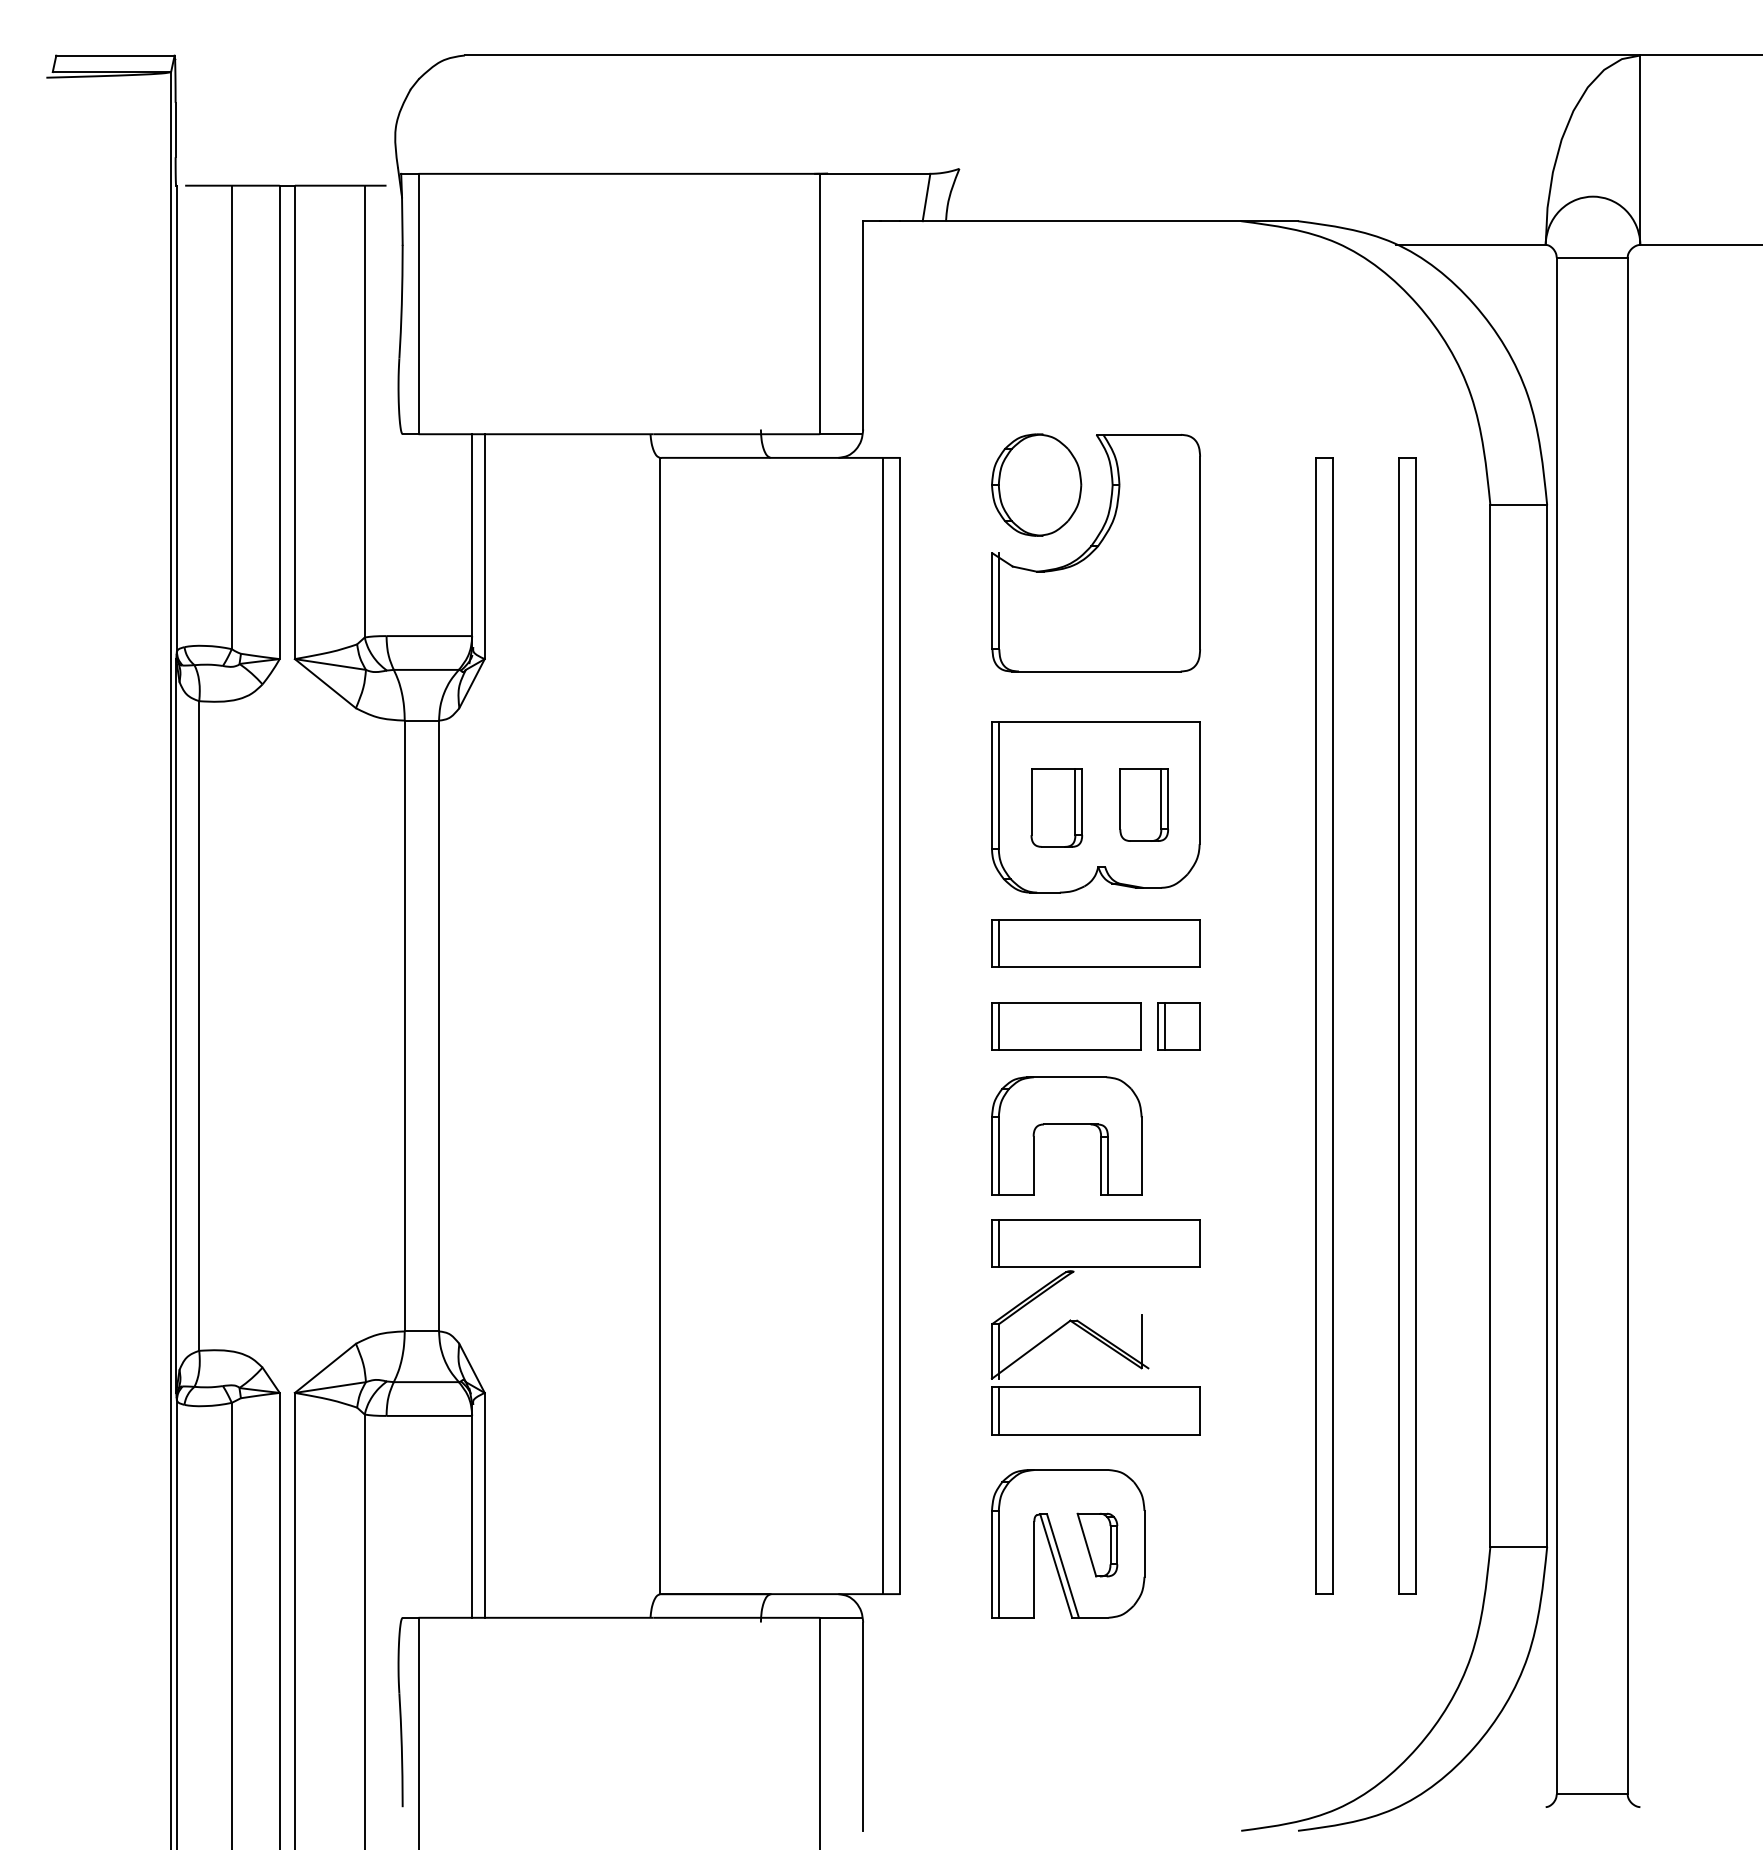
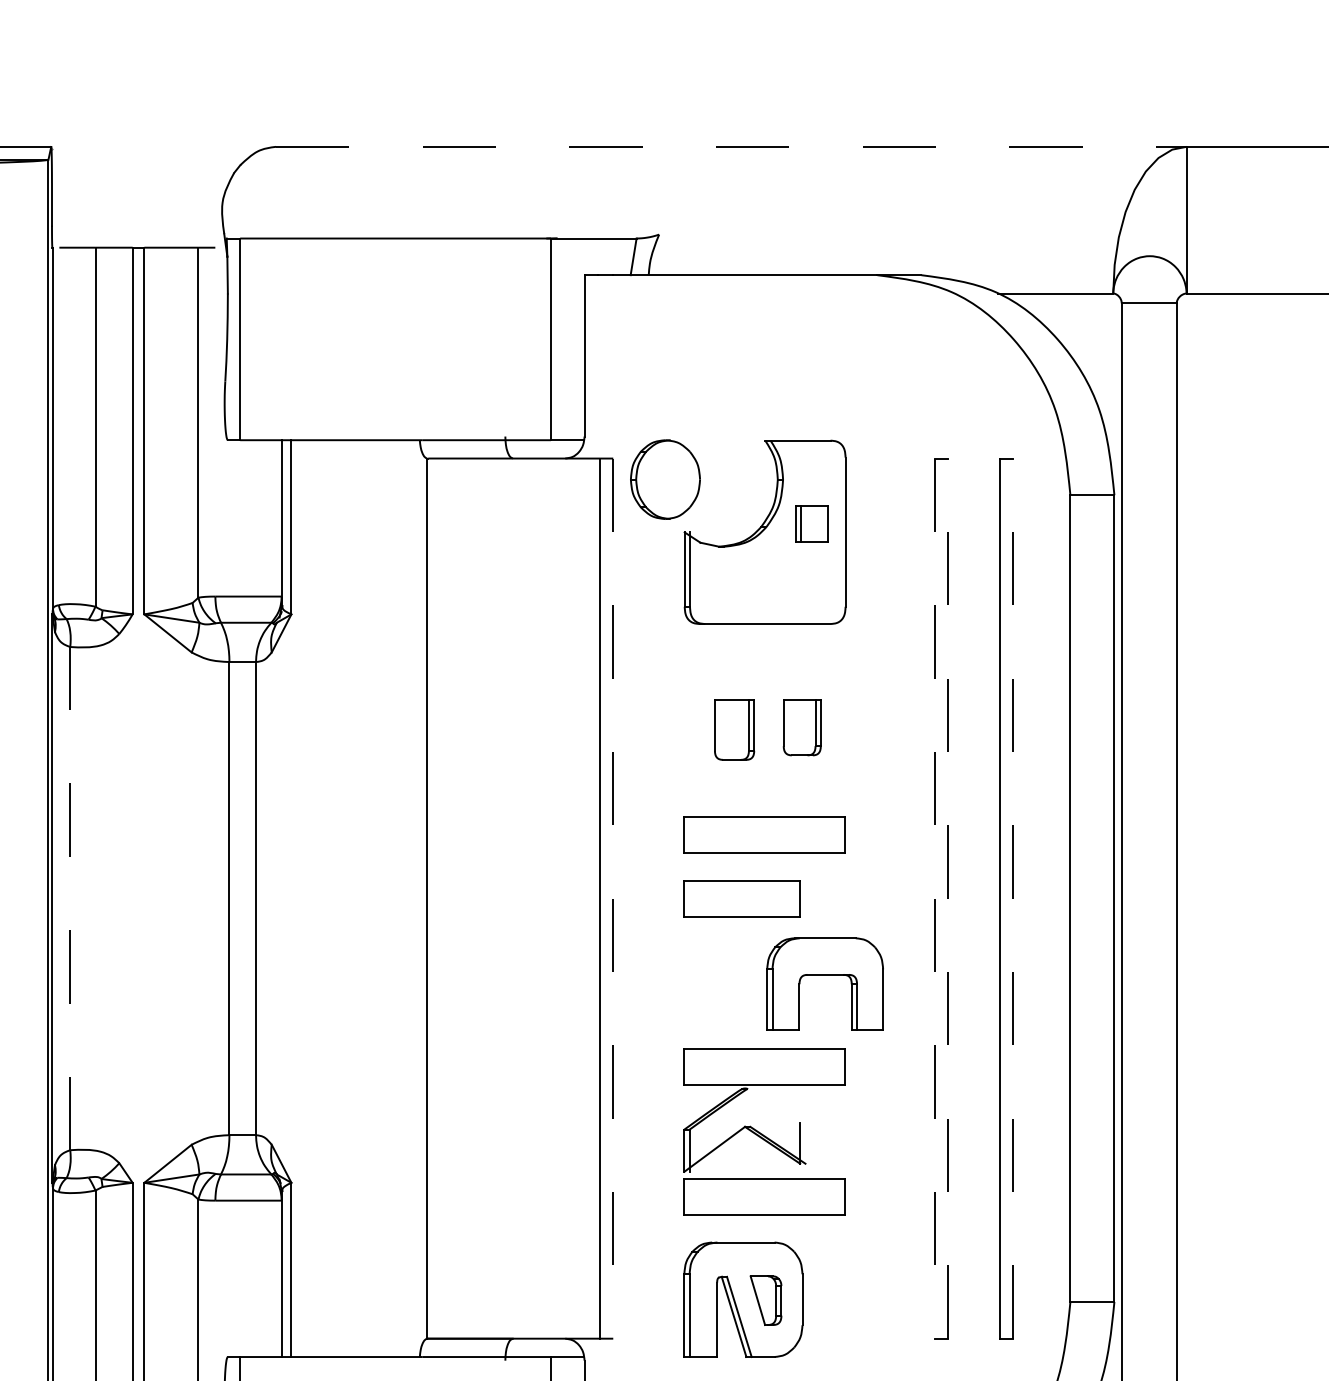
line: (1052, 55) -> (731, 146), solid -> dashed
part: (1036, 484) -> (665, 479), moved
part: (1095, 807) -> (764, 729), removed
line: (998, 943) -> (689, 834), removed
line: (1332, 1025) -> (948, 898), solid -> dashed
line: (1415, 1025) -> (1012, 898), solid -> dashed
line: (199, 1026) -> (70, 898), solid -> dashed
line: (900, 1026) -> (613, 898), solid -> dashed
line: (998, 1026) -> (689, 898), removed
part: (1178, 1026) -> (811, 524), moved
line: (1315, 1026) -> (934, 898), solid -> dashed
part: (1066, 1124) -> (824, 974), moved
line: (998, 1243) -> (689, 1067), removed
line: (998, 1410) -> (689, 1196), removed

